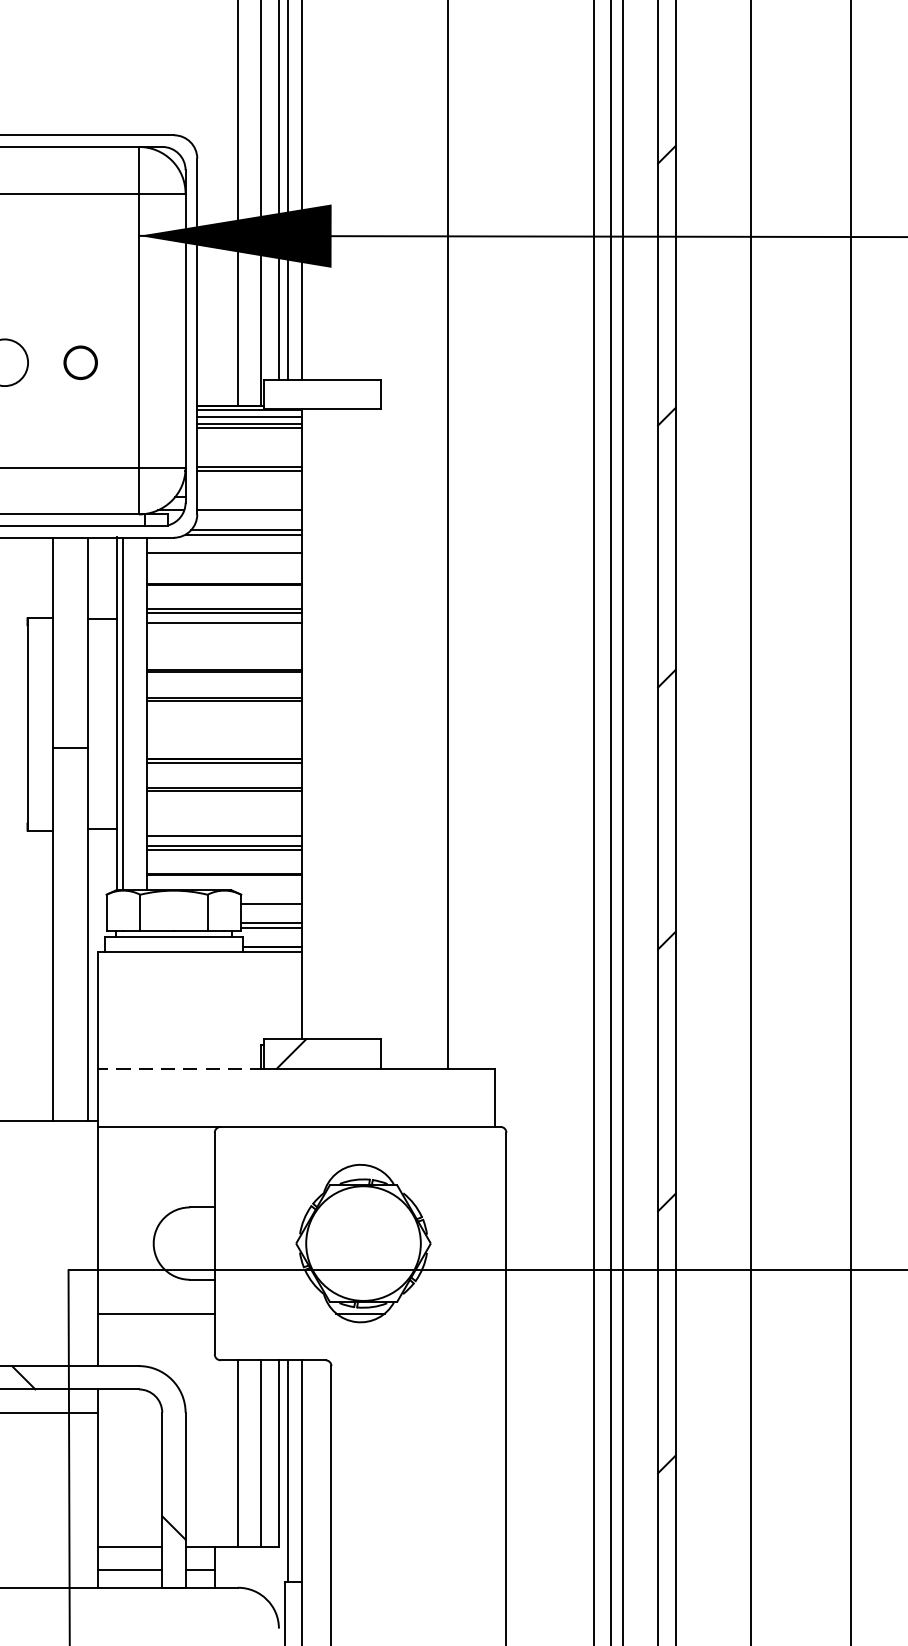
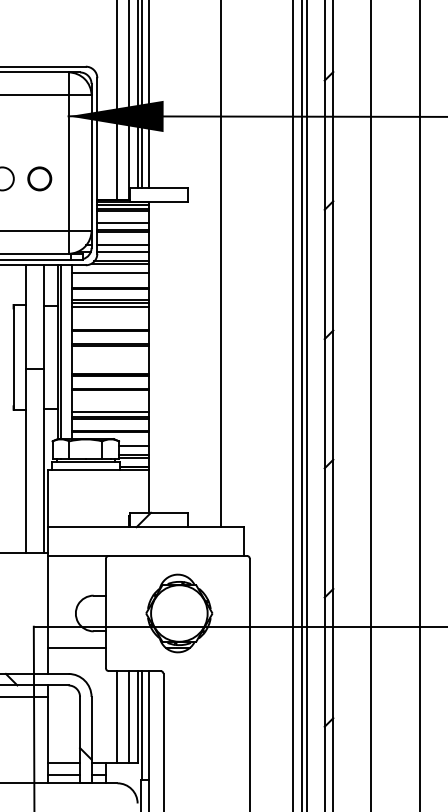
circle: (80, 361) -> (39, 178), size x1.43
line: (250, 453) -> (123, 223), added
line: (250, 497) -> (123, 245), added
line: (179, 1069) -> (88, 527), dashed -> solid

